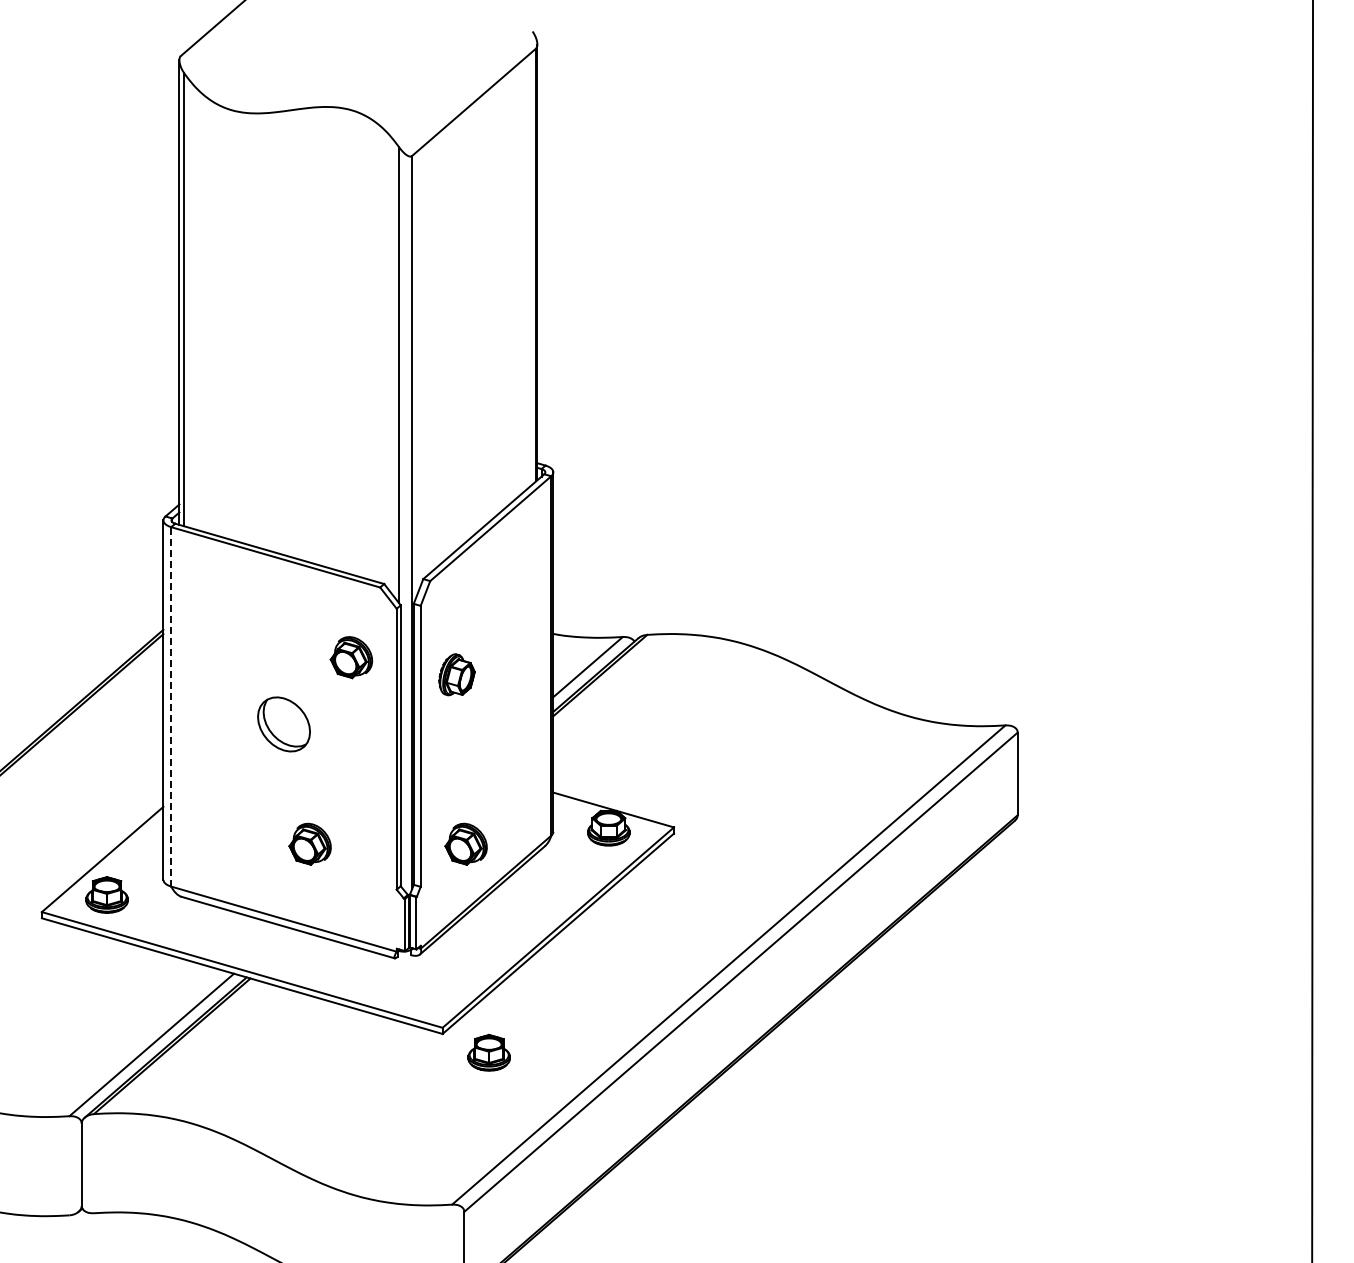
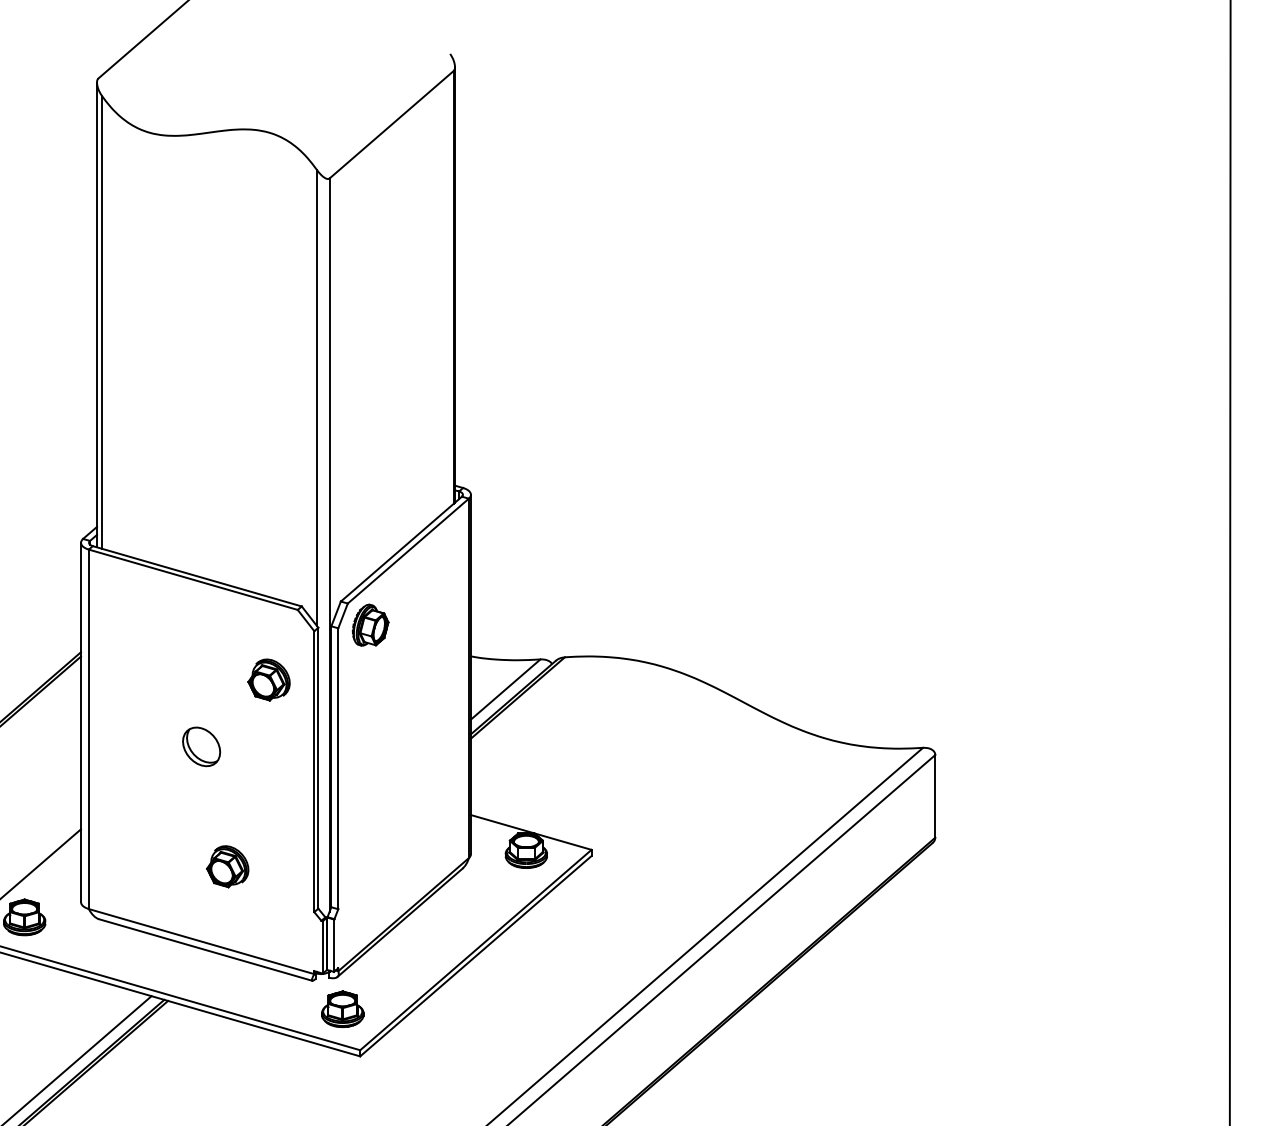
part: (456, 674) -> (370, 624), moved
line: (171, 706) -> (89, 728), dashed -> solid
part: (283, 724) -> (201, 746), size x0.71
part: (465, 843) -> (383, 865), removed
part: (488, 1052) -> (342, 1008), moved

